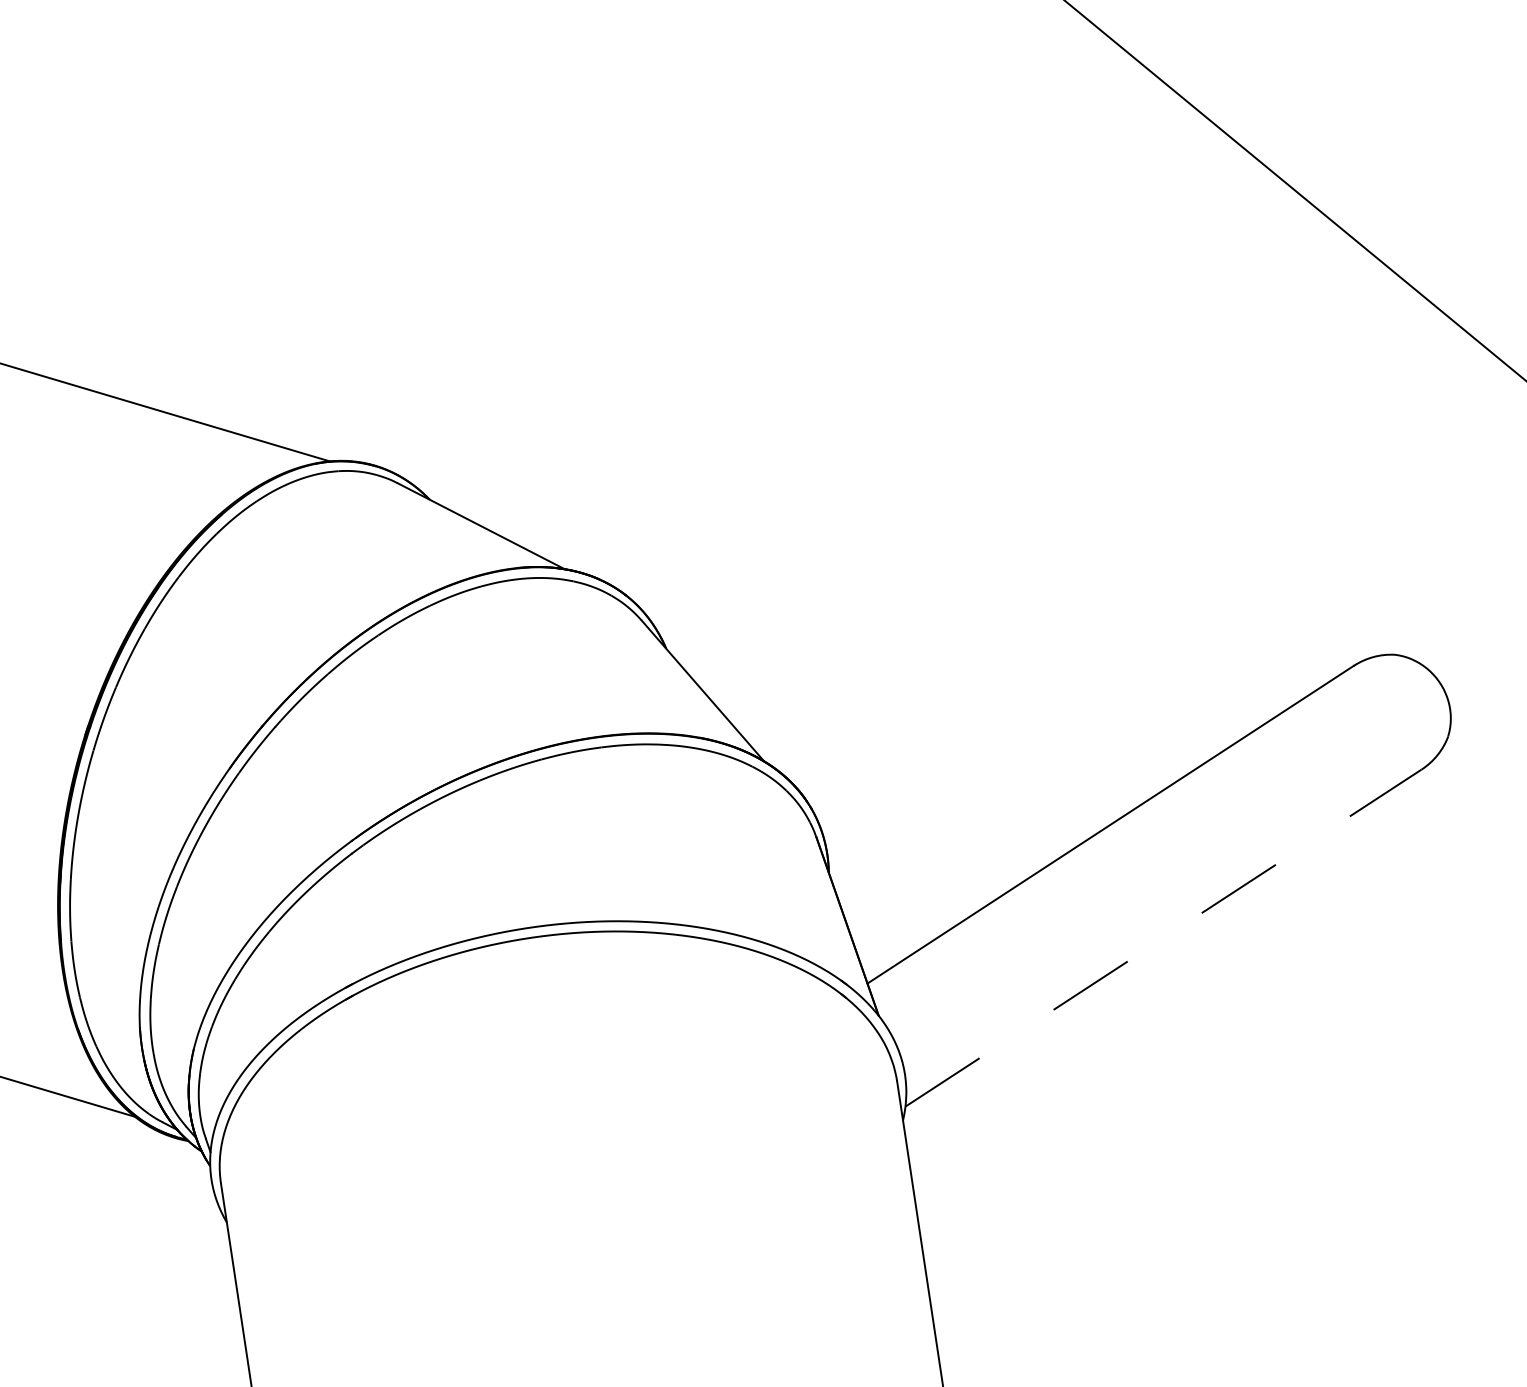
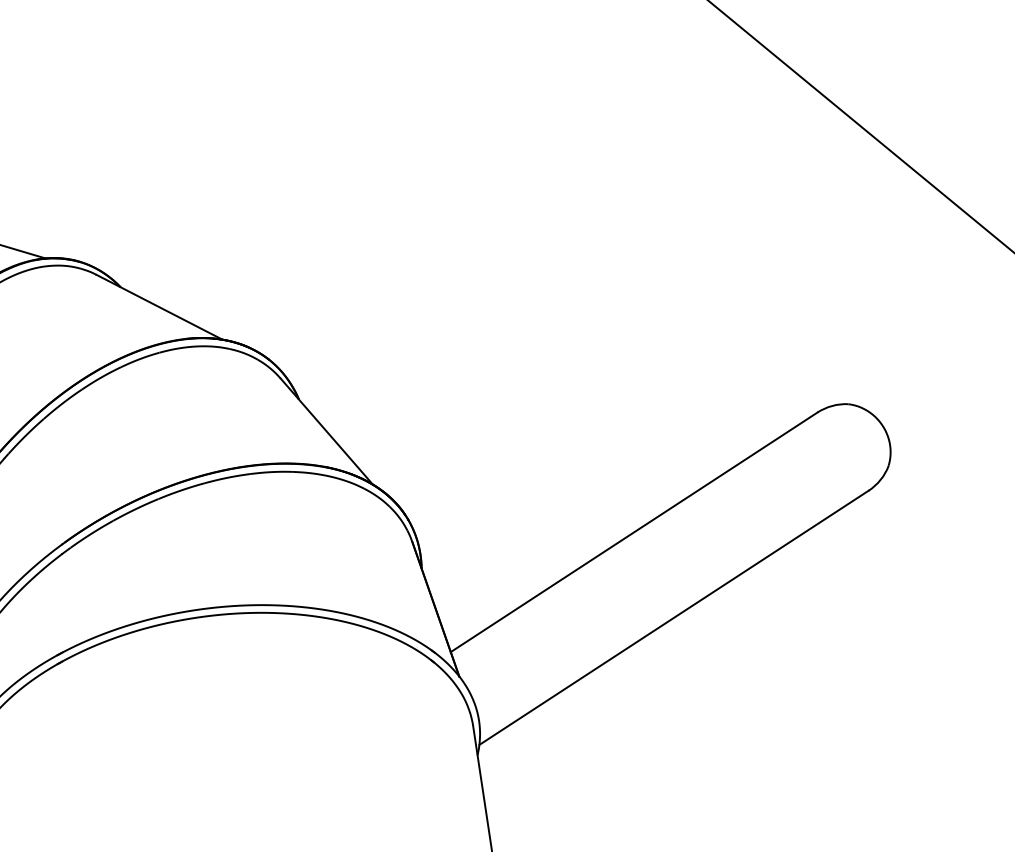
line: (1163, 937) -> (673, 617), dashed -> solid

